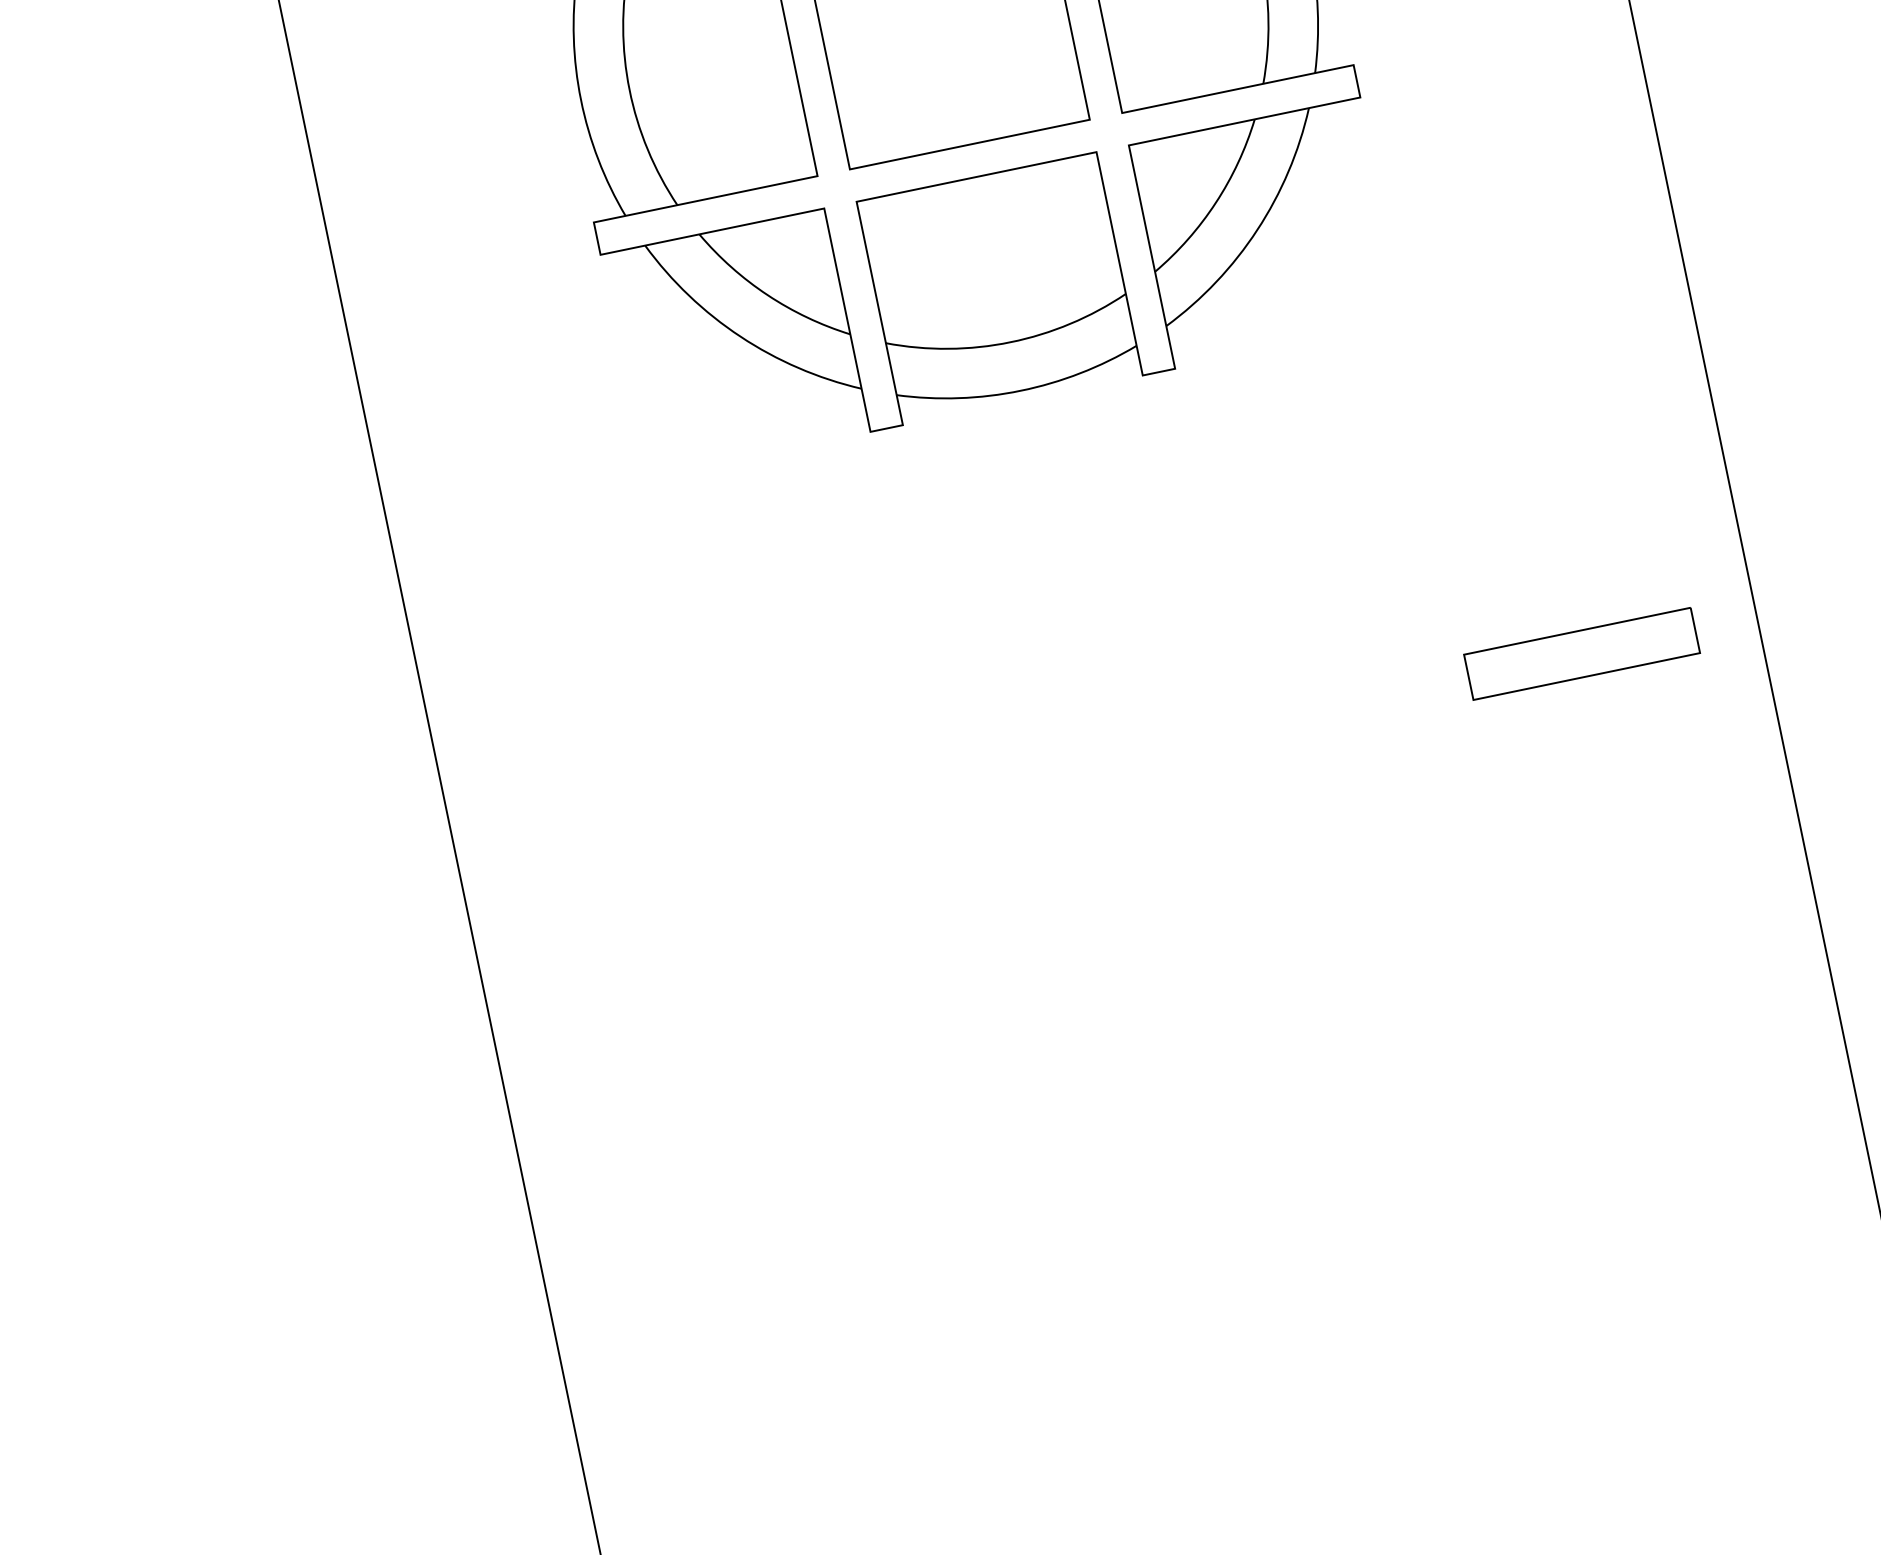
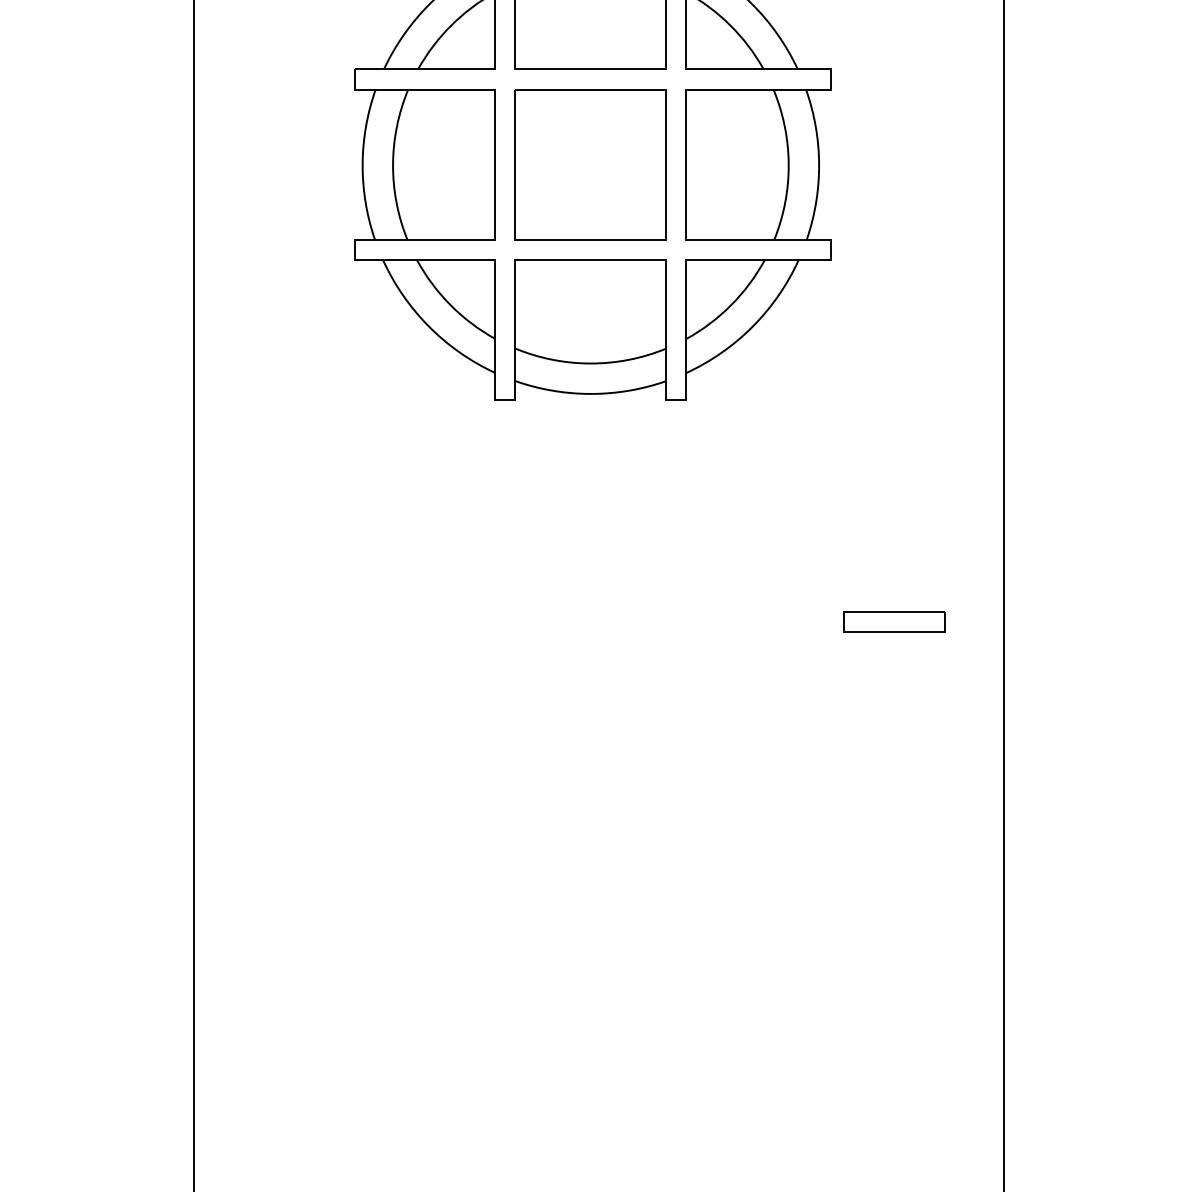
part: (1581, 653) -> (894, 621), size x0.71

